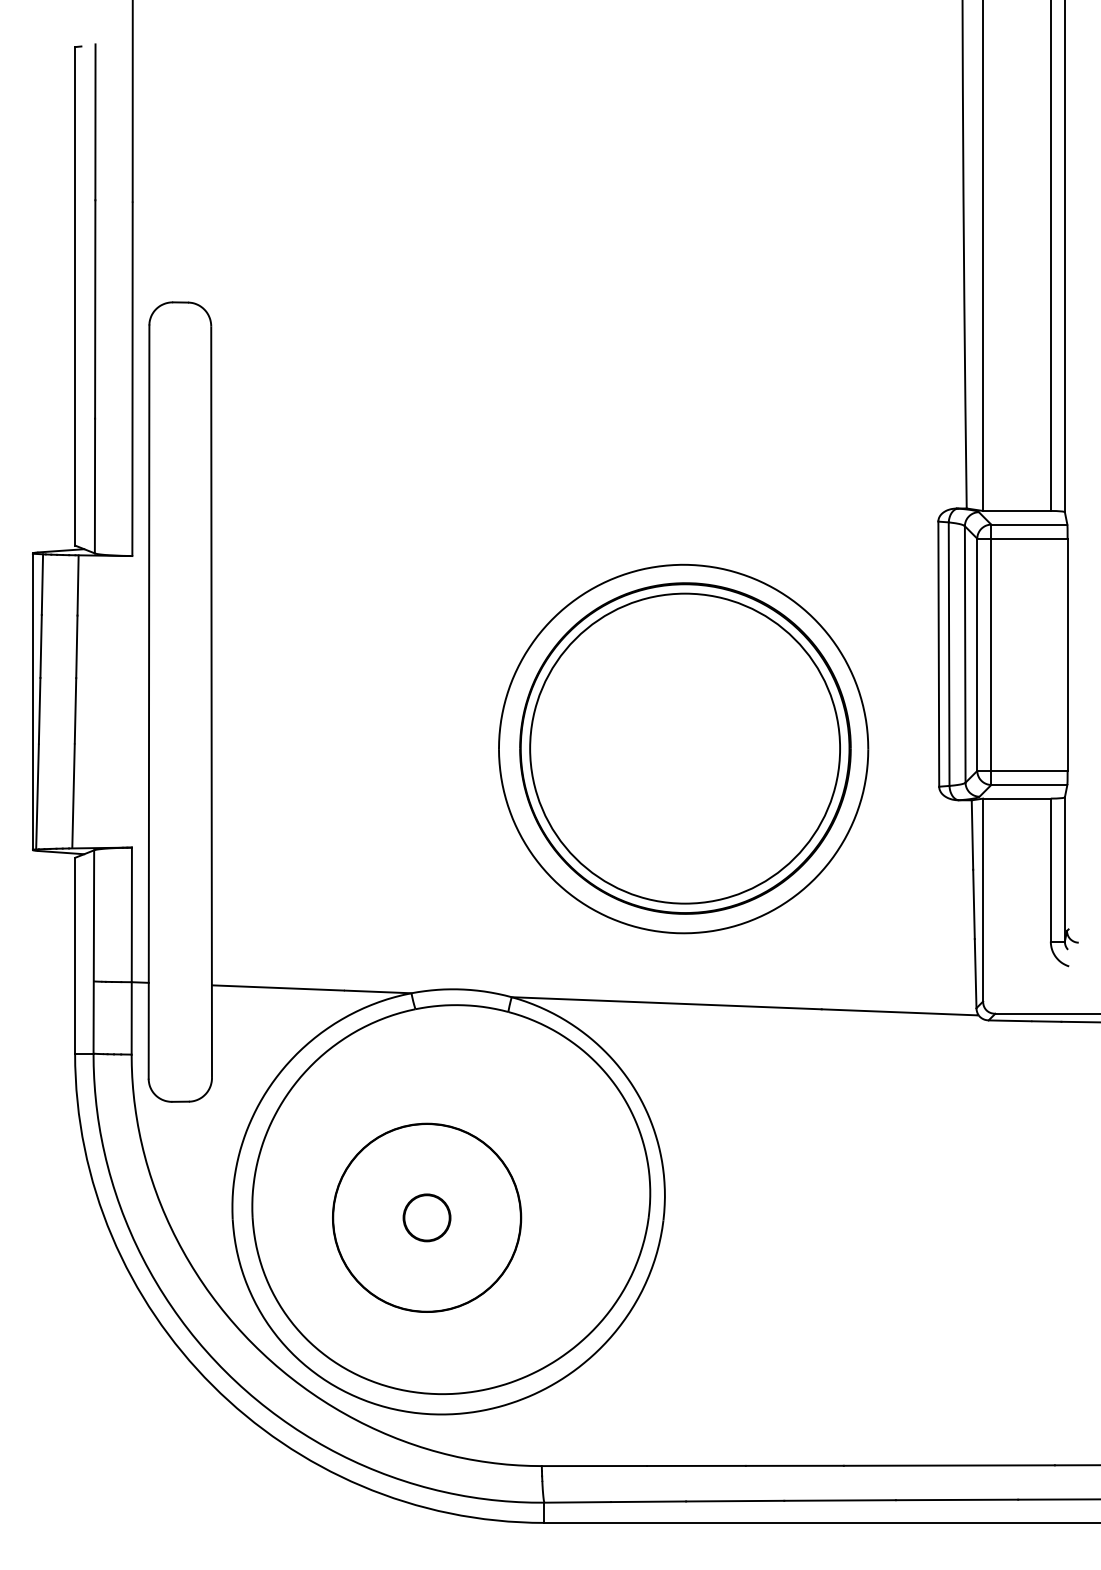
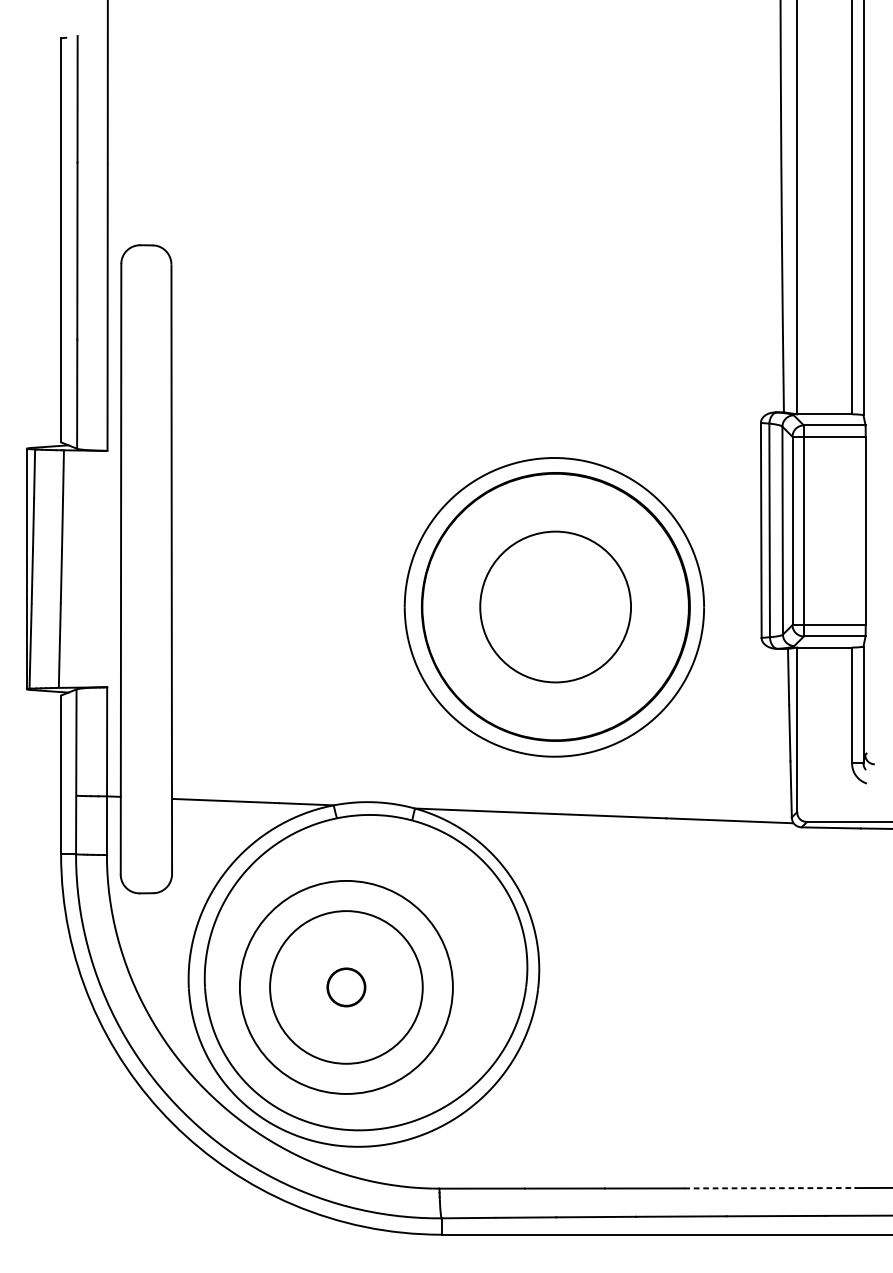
circle: (685, 748) -> (555, 606), size x0.6
circle: (426, 1217) -> (345, 987), size x1.4
line: (949, 1465) -> (769, 1188), solid -> dashed

